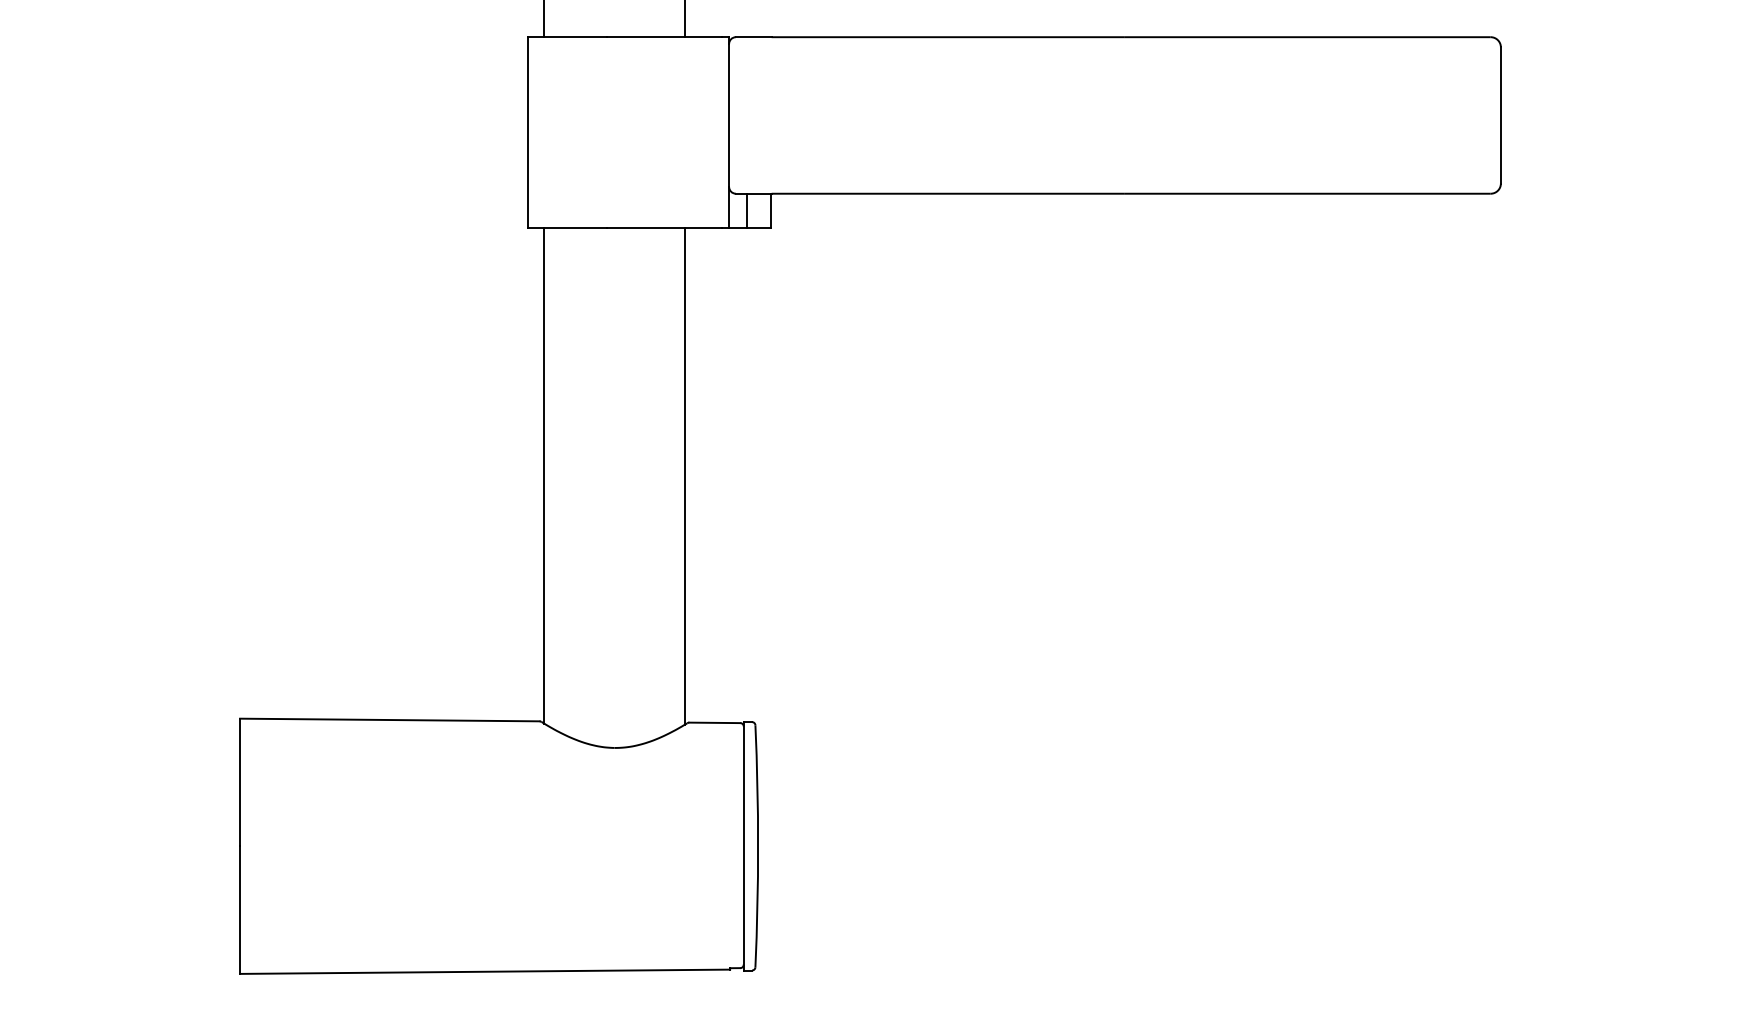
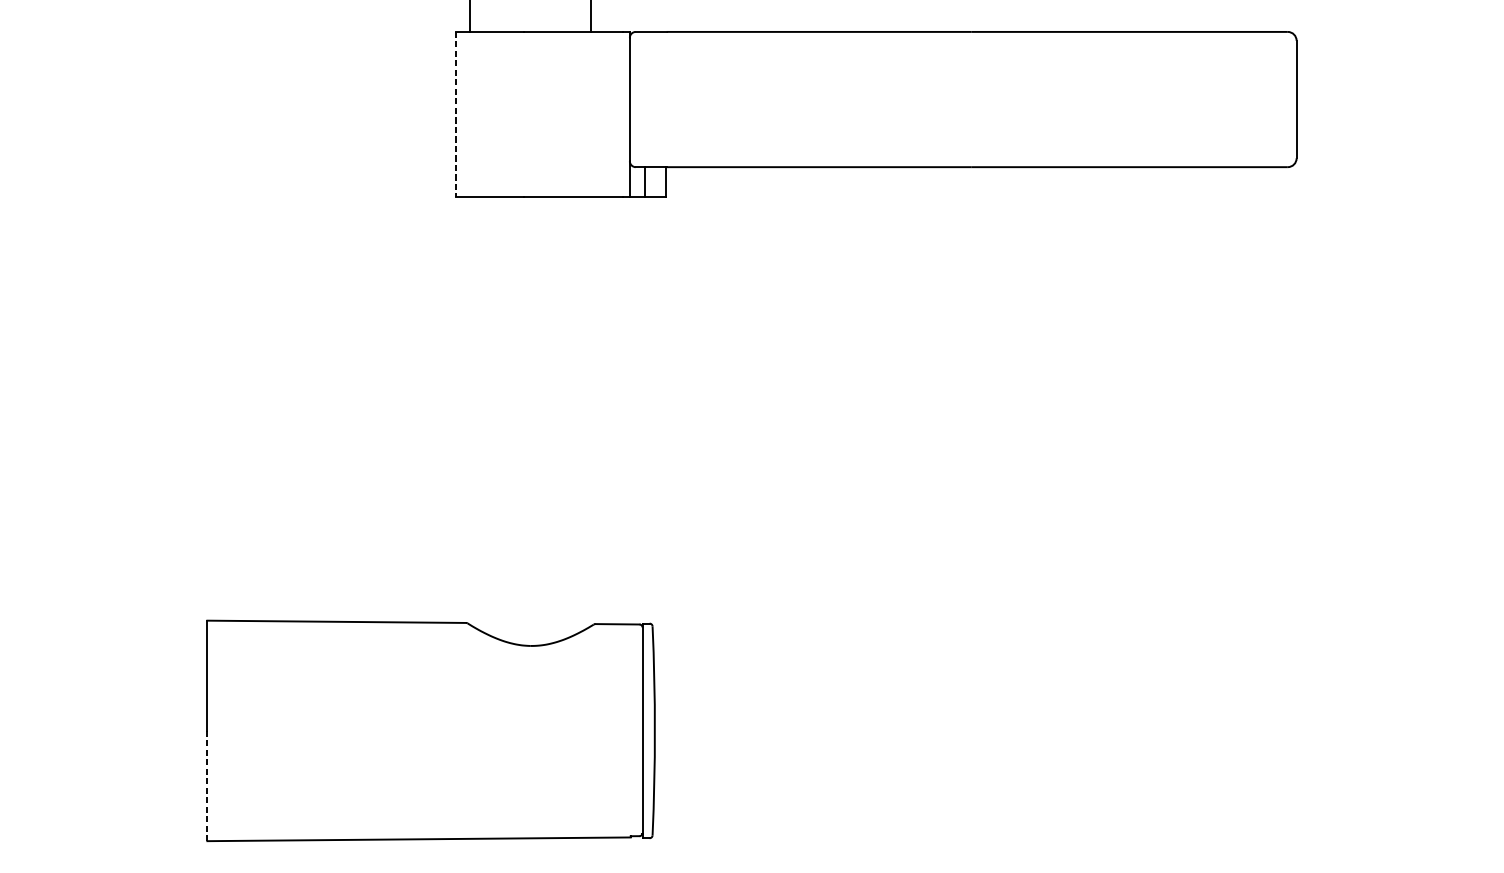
line: (527, 132) -> (455, 114), solid -> dashed
line: (544, 475) -> (470, 410), removed
line: (684, 475) -> (591, 410), removed
line: (240, 910) -> (207, 786), solid -> dashed

